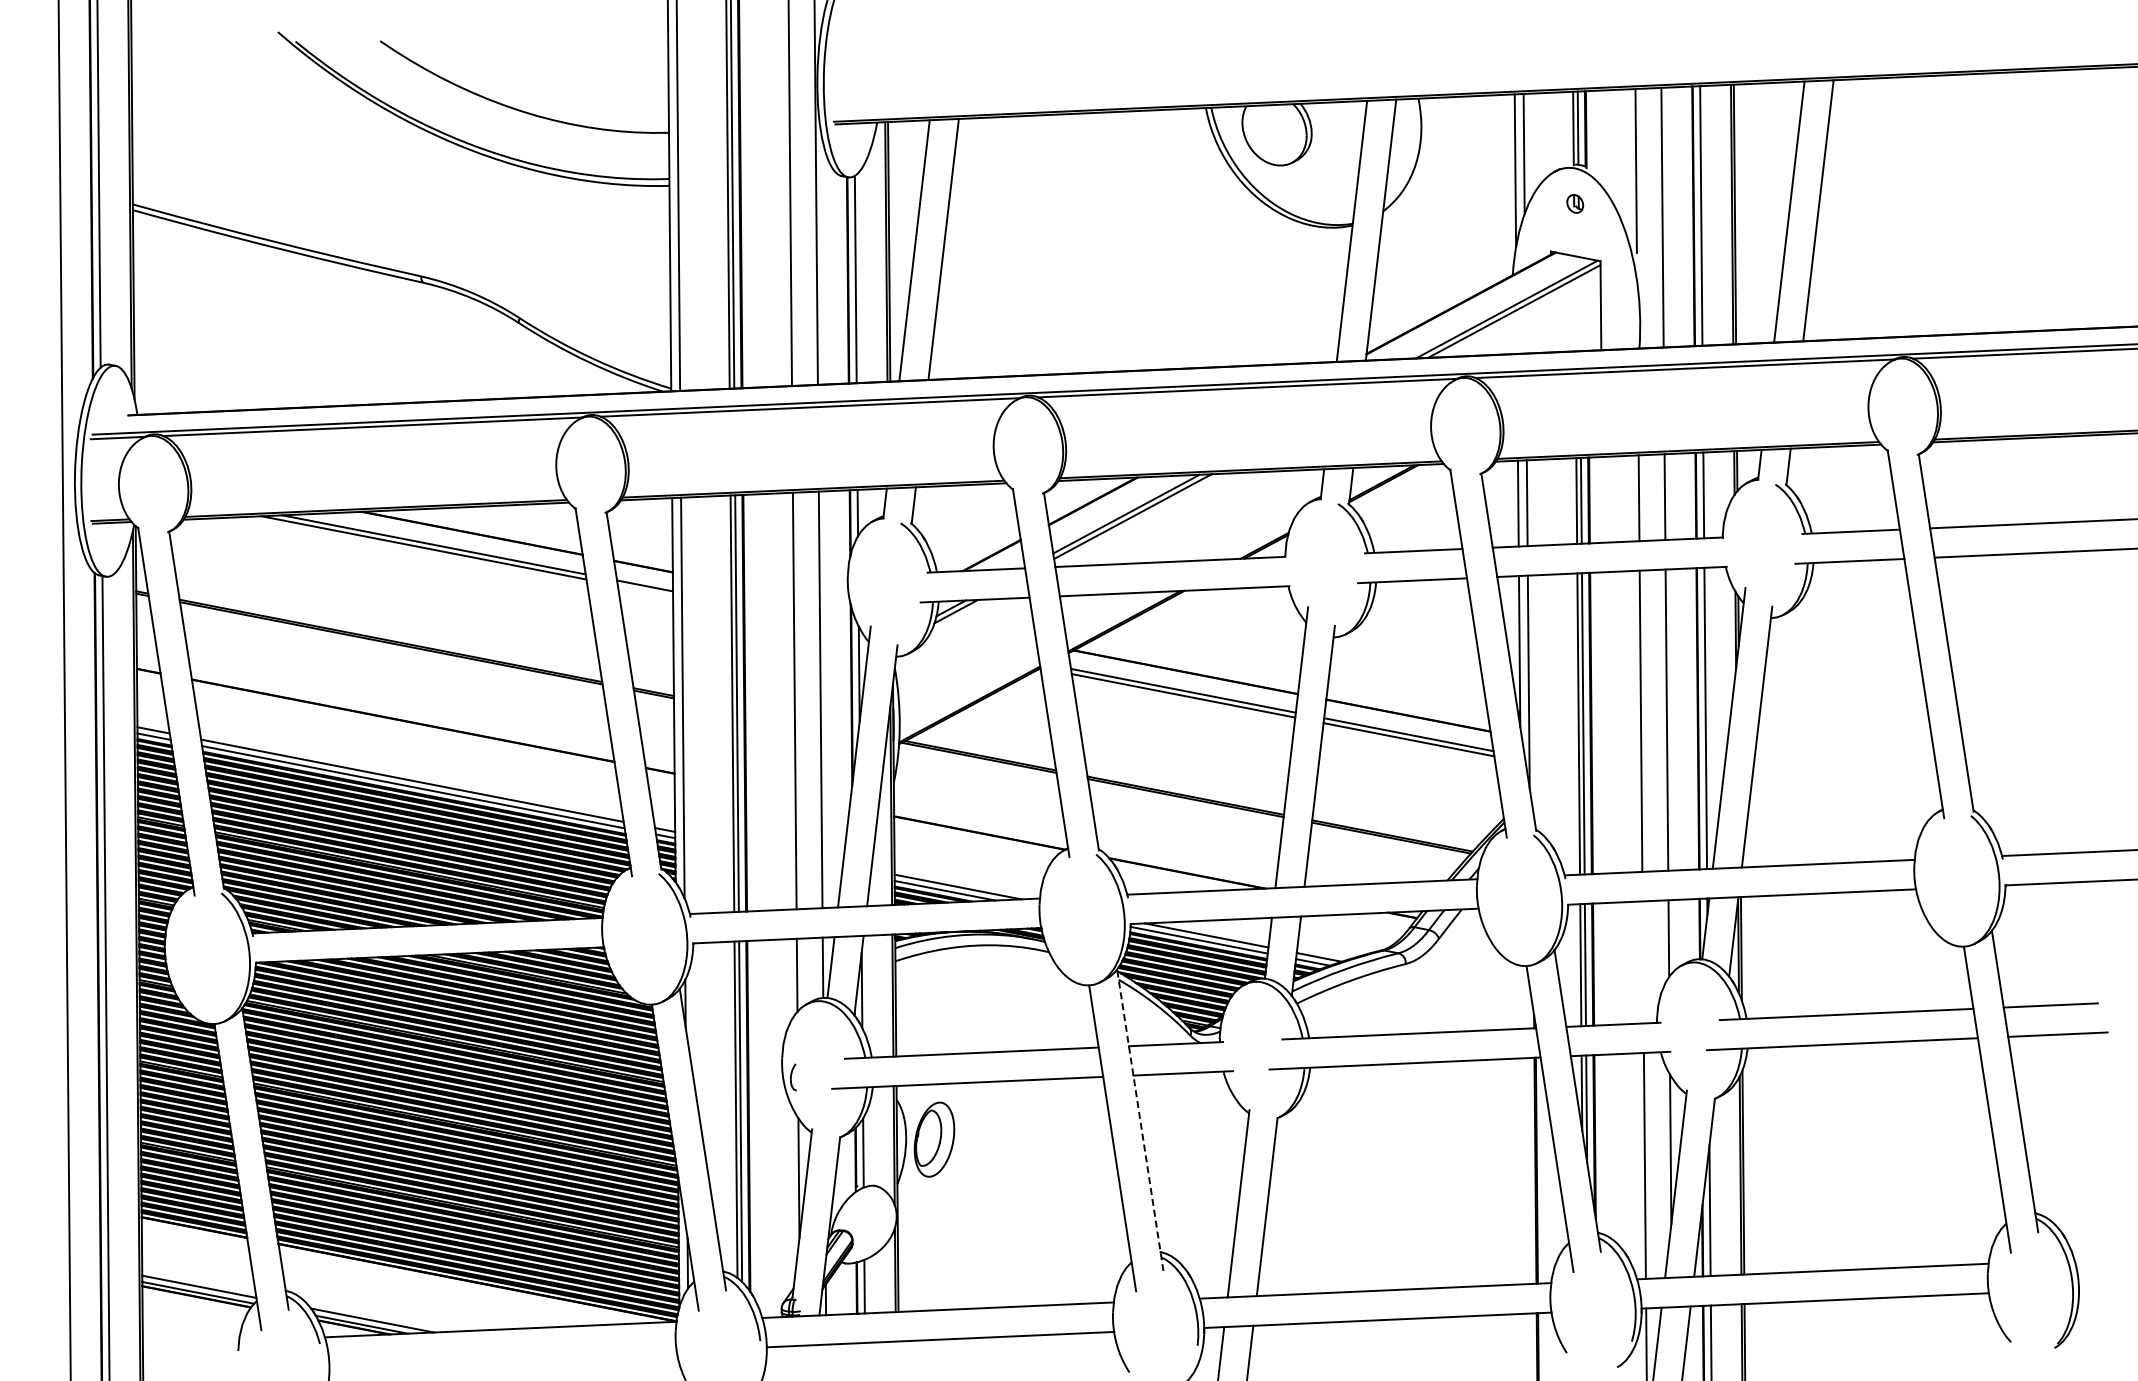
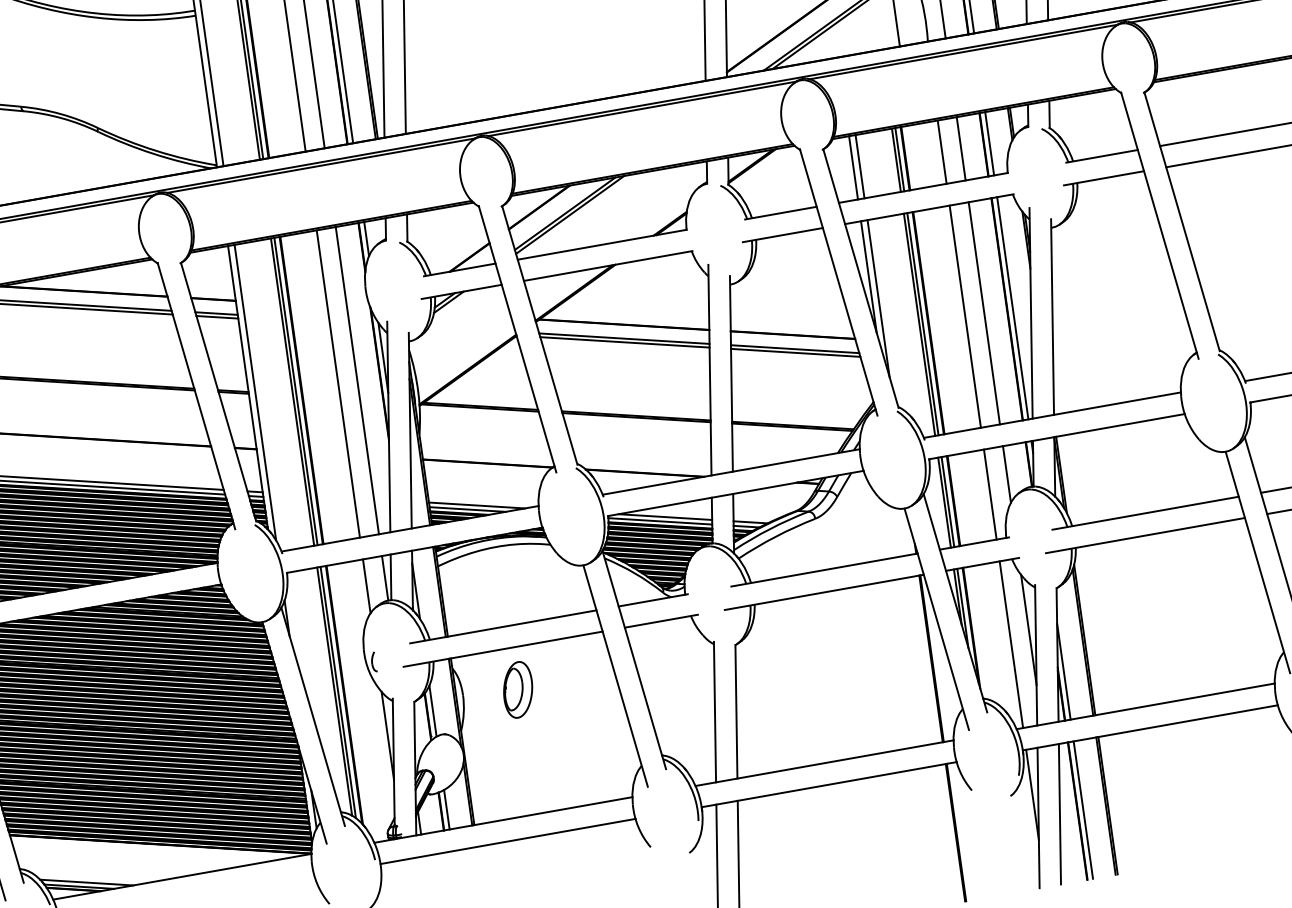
line: (645, 590) -> (217, 316), added
line: (1642, 962) -> (989, 494), added
line: (1140, 1120) -> (634, 660), dashed -> solid
part: (934, 1139) -> (518, 689), moved

